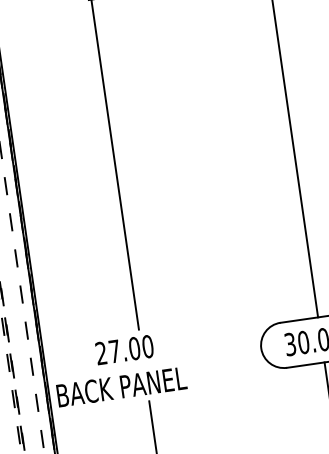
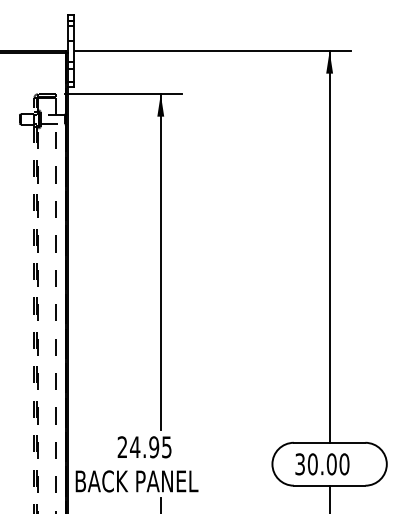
text: (130, 349) -> (150, 447), 27.00 -> 24.95

